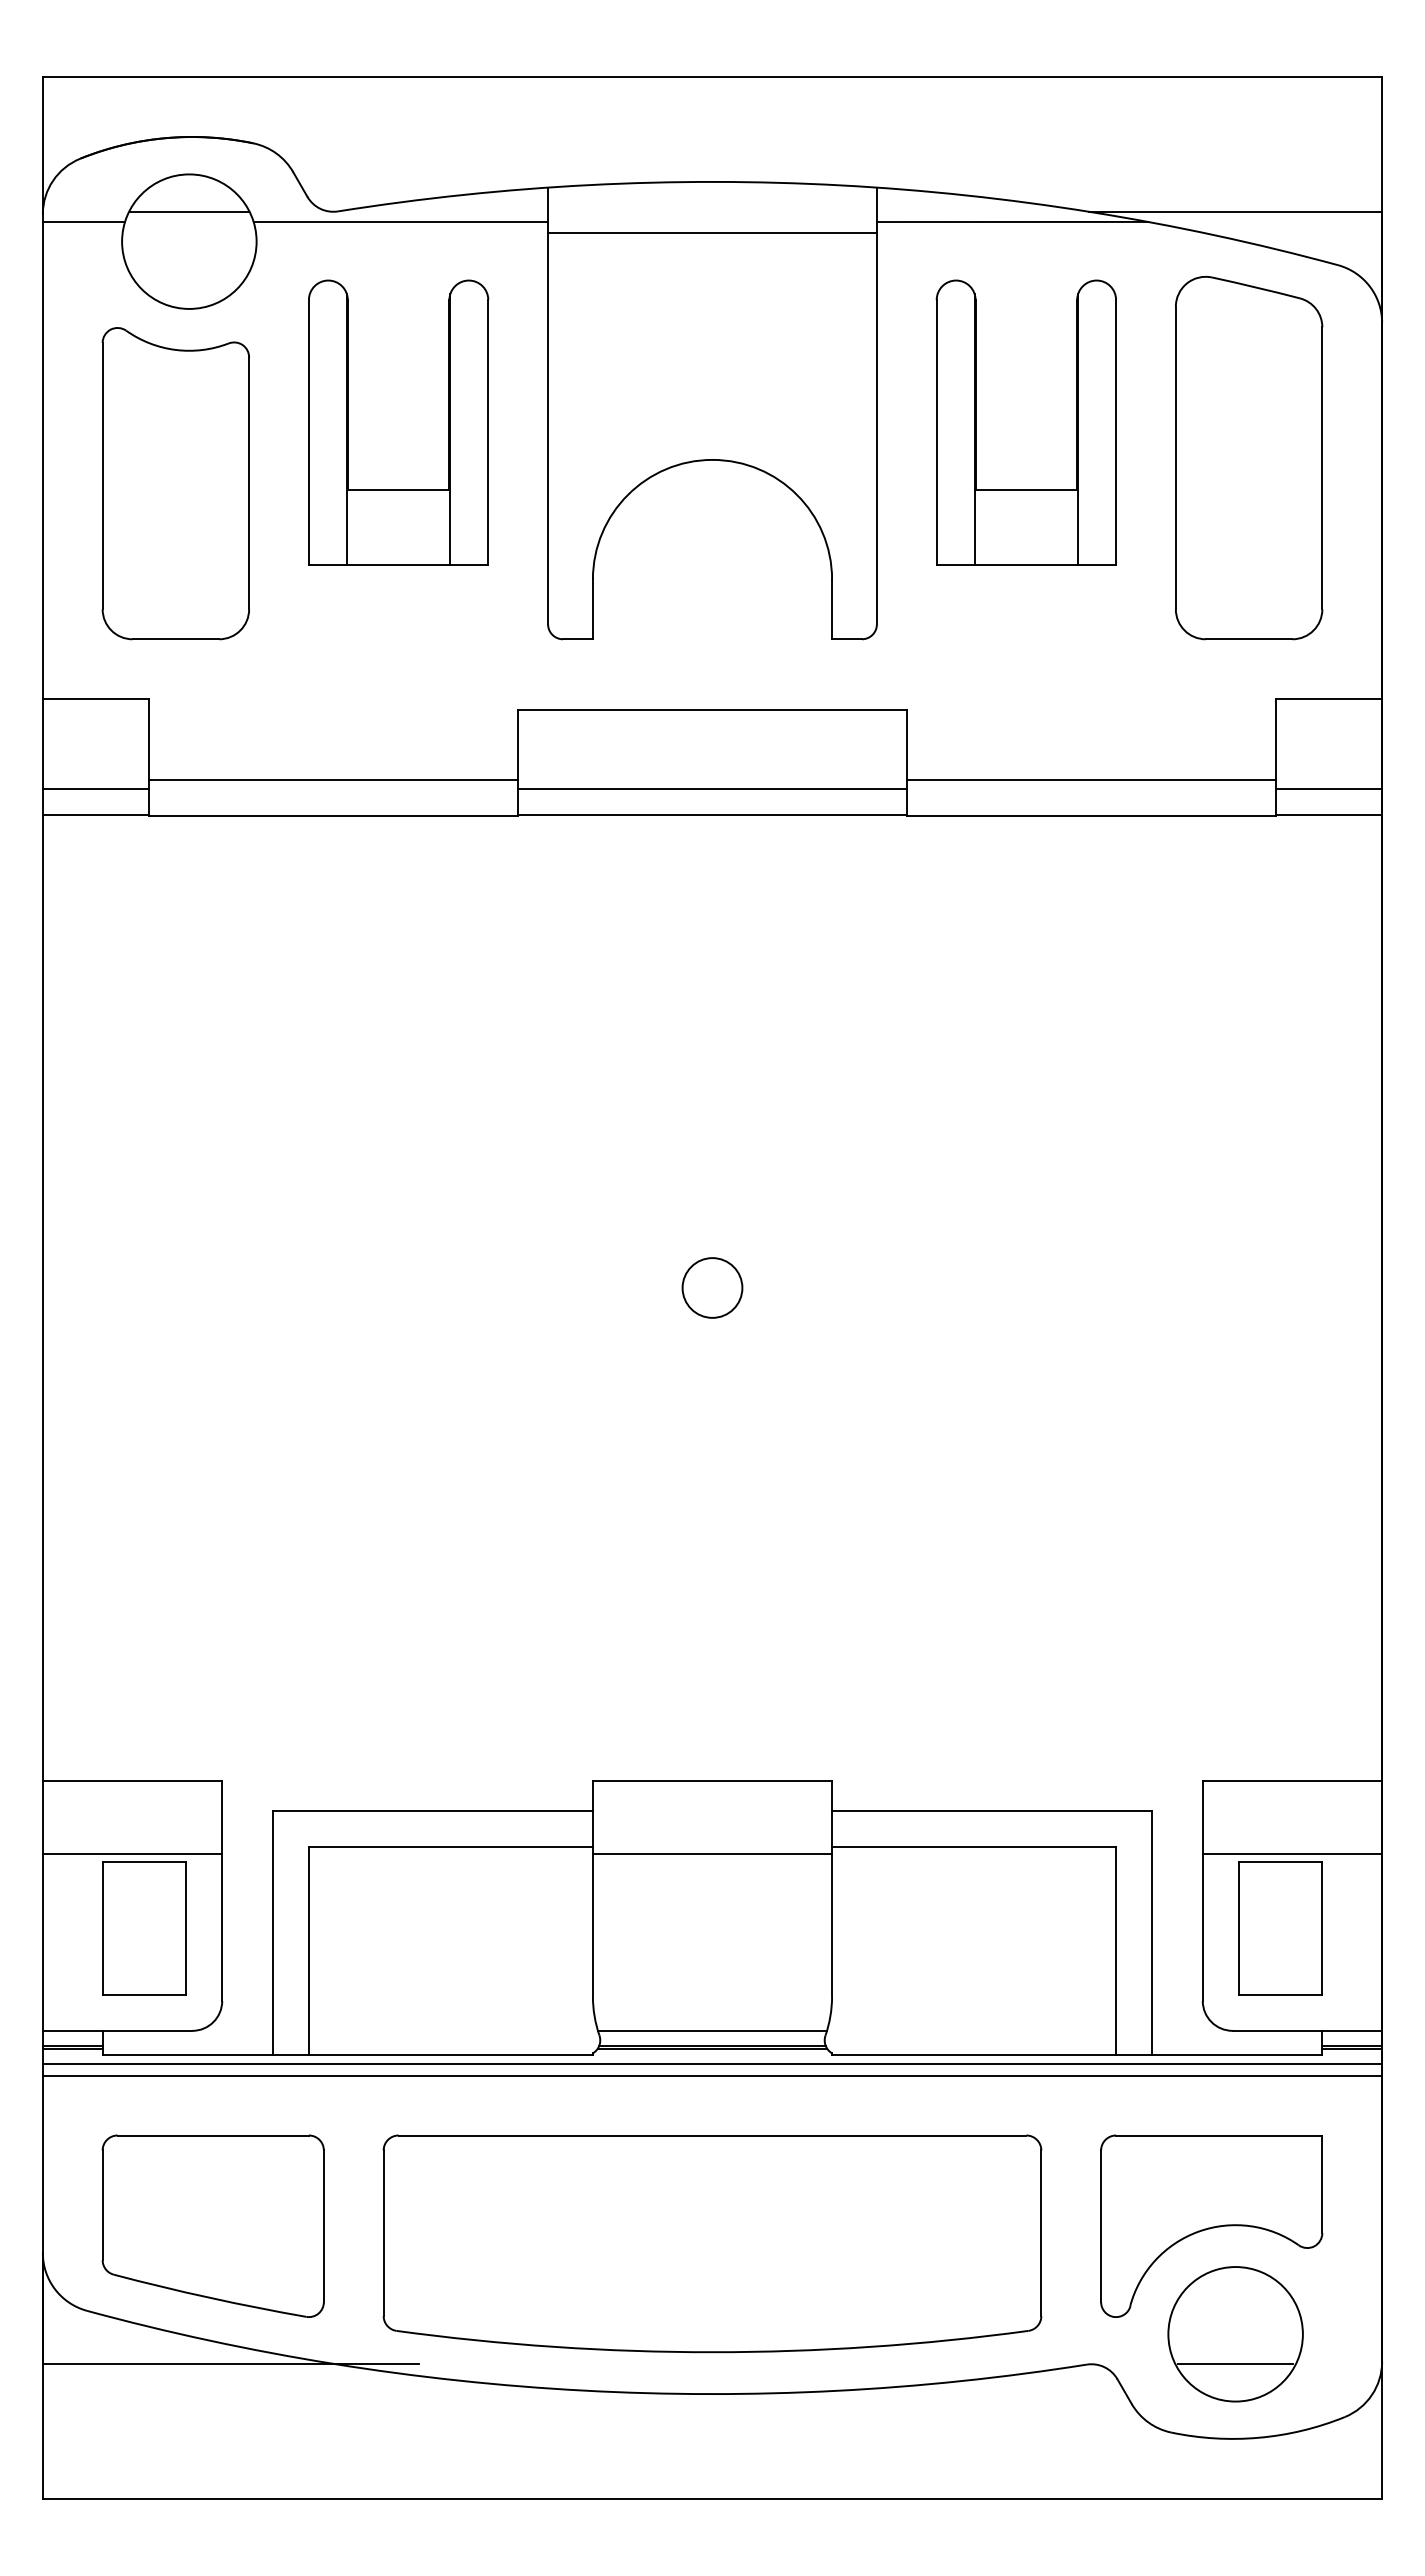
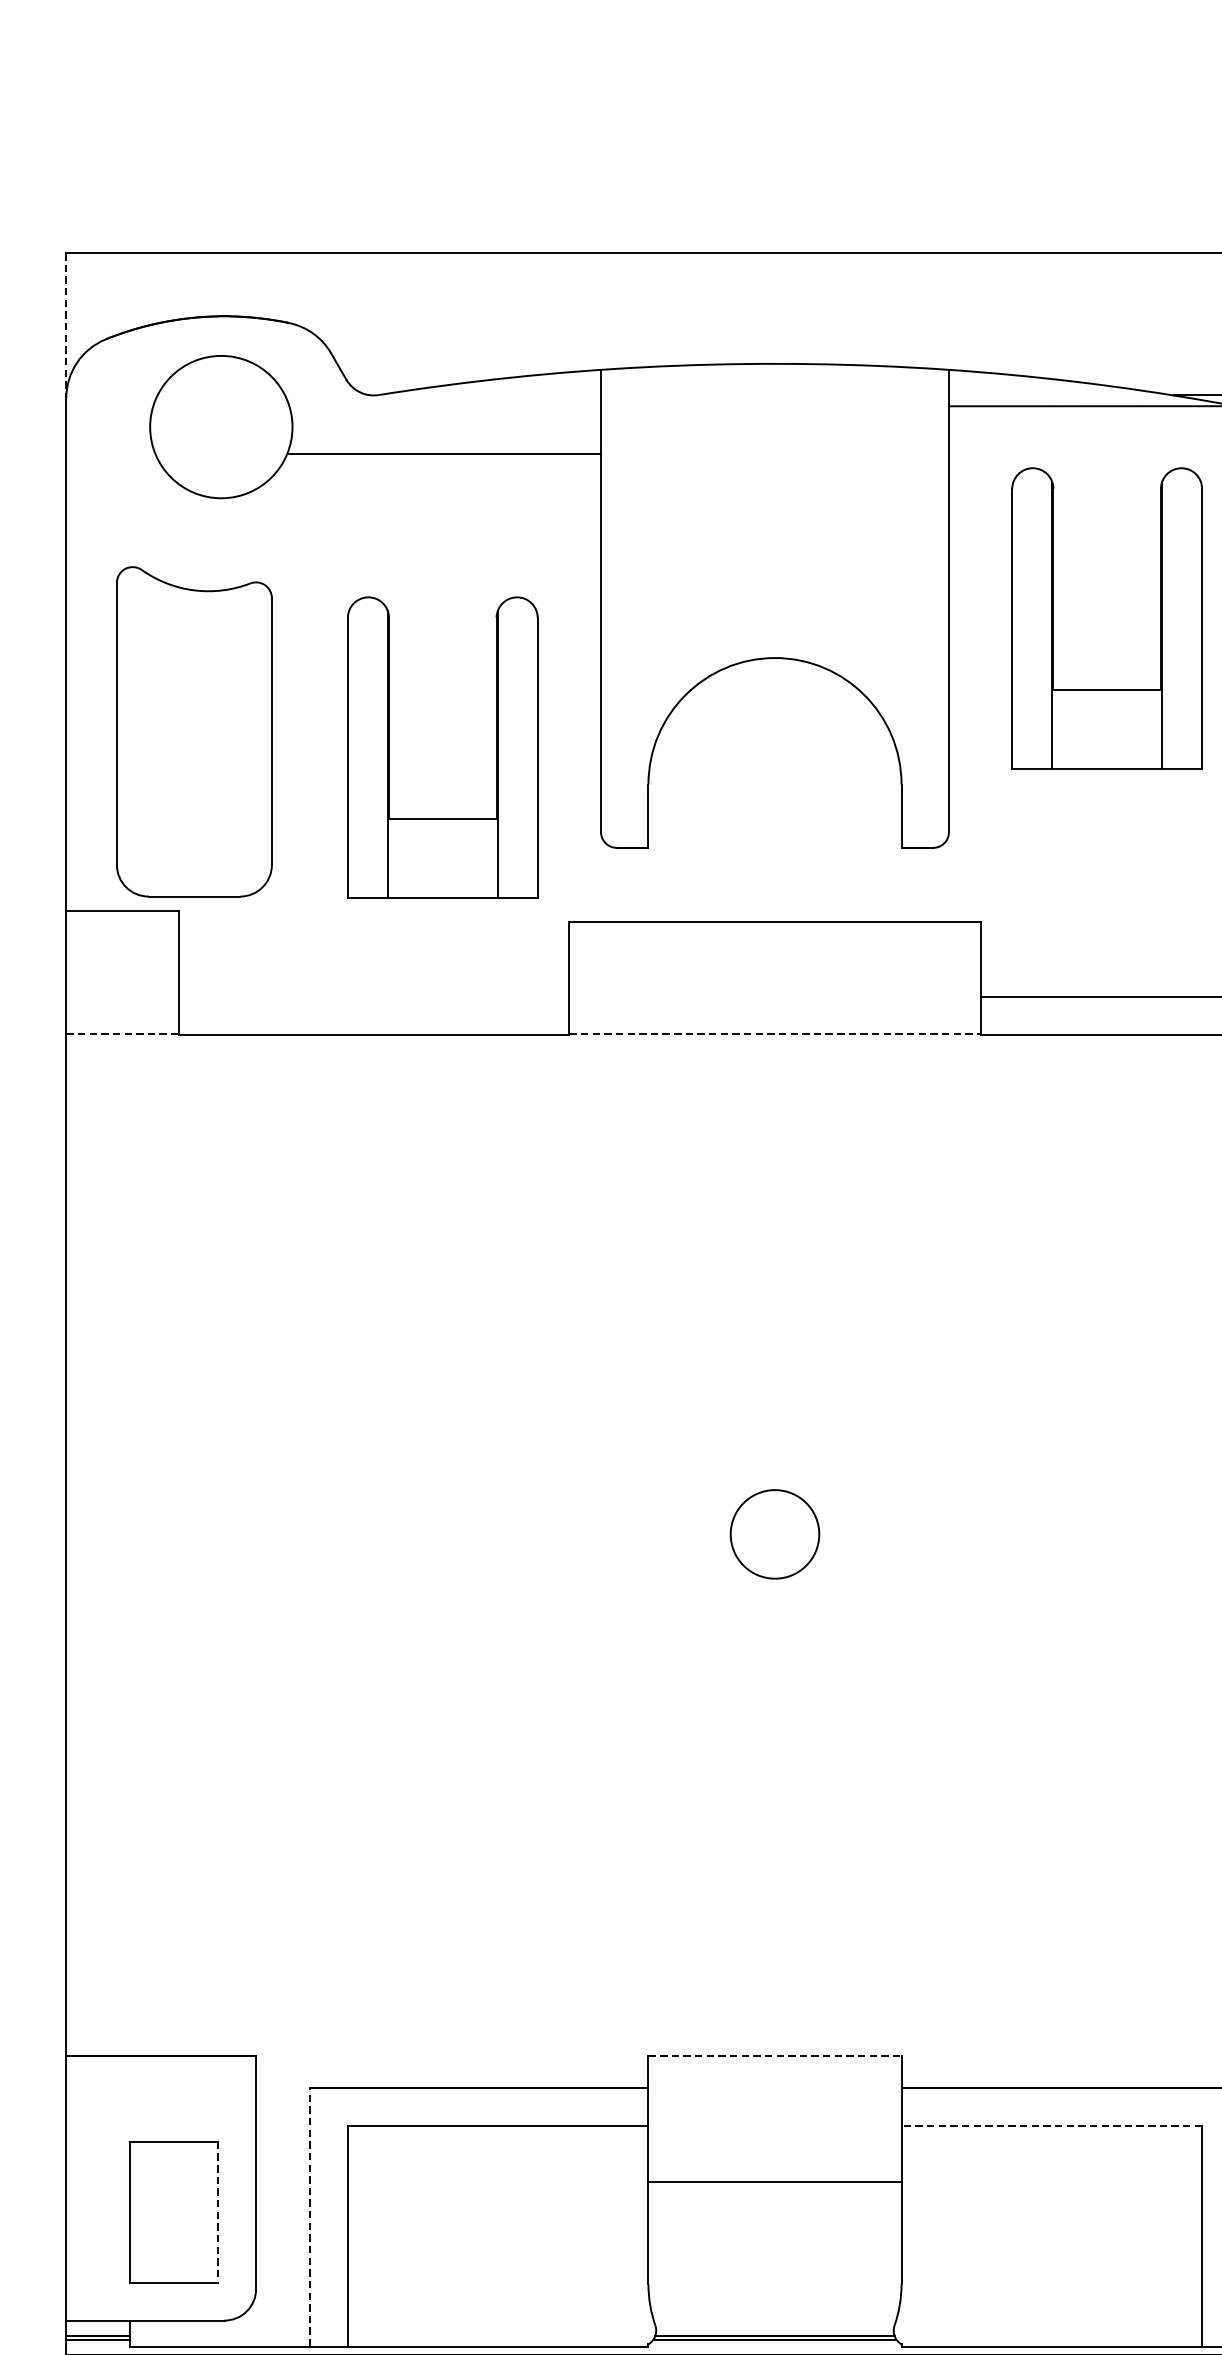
line: (42, 146) -> (65, 326), solid -> dashed
line: (188, 211) -> (220, 395), removed
line: (83, 222) -> (109, 406), removed
line: (400, 222) -> (444, 454), moved
line: (712, 232) -> (774, 417), removed
part: (348, 422) -> (389, 747), moved
part: (175, 483) -> (193, 731), moved
line: (333, 779) -> (373, 996), removed
line: (95, 788) -> (122, 1005), removed
line: (712, 788) -> (774, 1005), removed
line: (96, 815) -> (123, 1034), solid -> dashed
line: (713, 815) -> (776, 1034), solid -> dashed
circle: (712, 1287) -> (774, 1533), size x1.4
line: (712, 1781) -> (774, 2056), solid -> dashed
line: (974, 1847) -> (1052, 2126), solid -> dashed
line: (132, 1854) -> (161, 2133), removed
line: (712, 1854) -> (774, 2181), moved
line: (186, 1928) -> (218, 2212), solid -> dashed
line: (273, 1932) -> (310, 2216), solid -> dashed
line: (712, 2030) -> (774, 2320), removed

